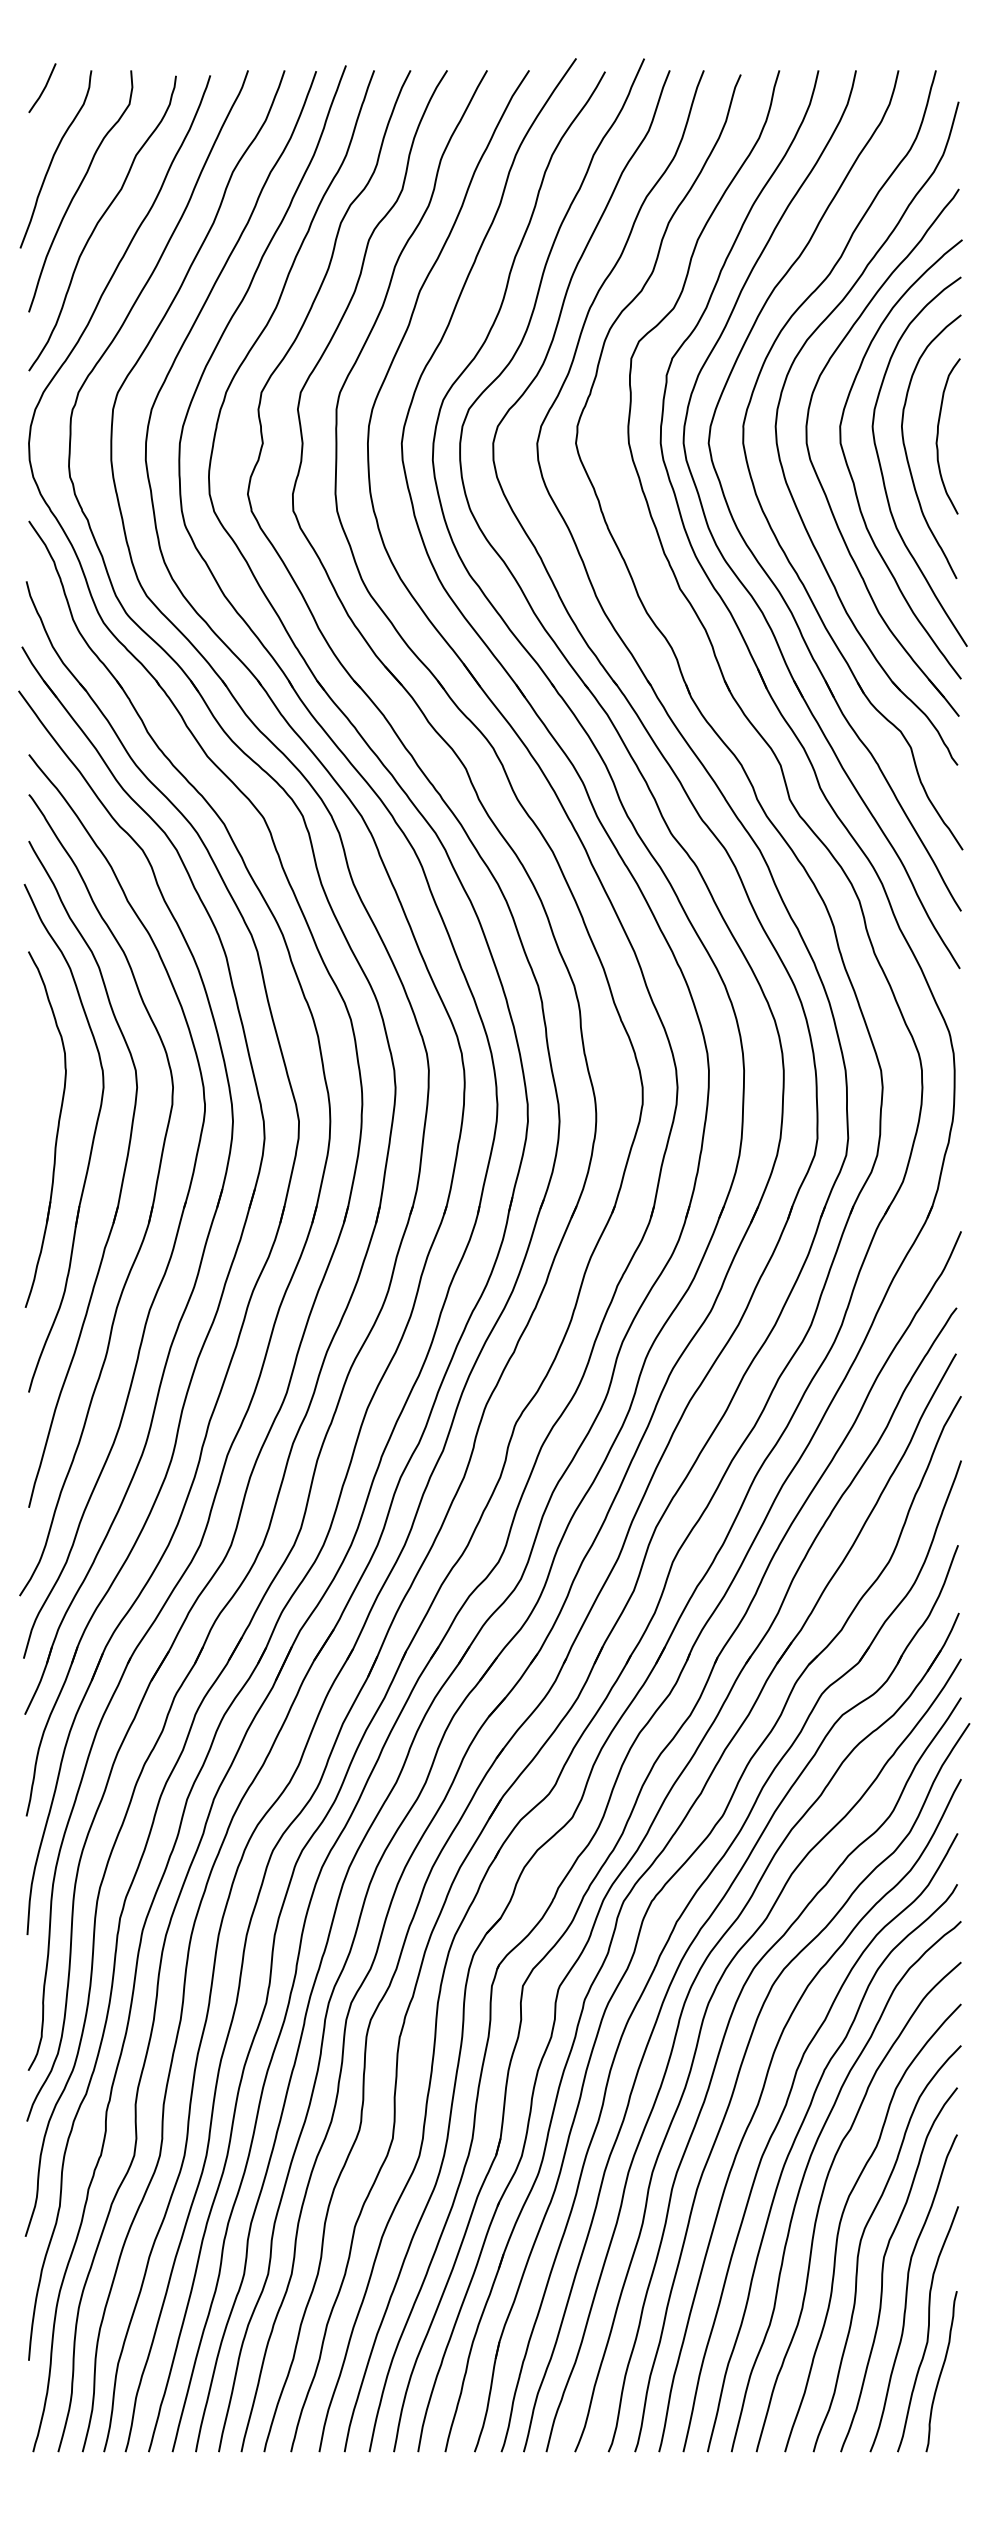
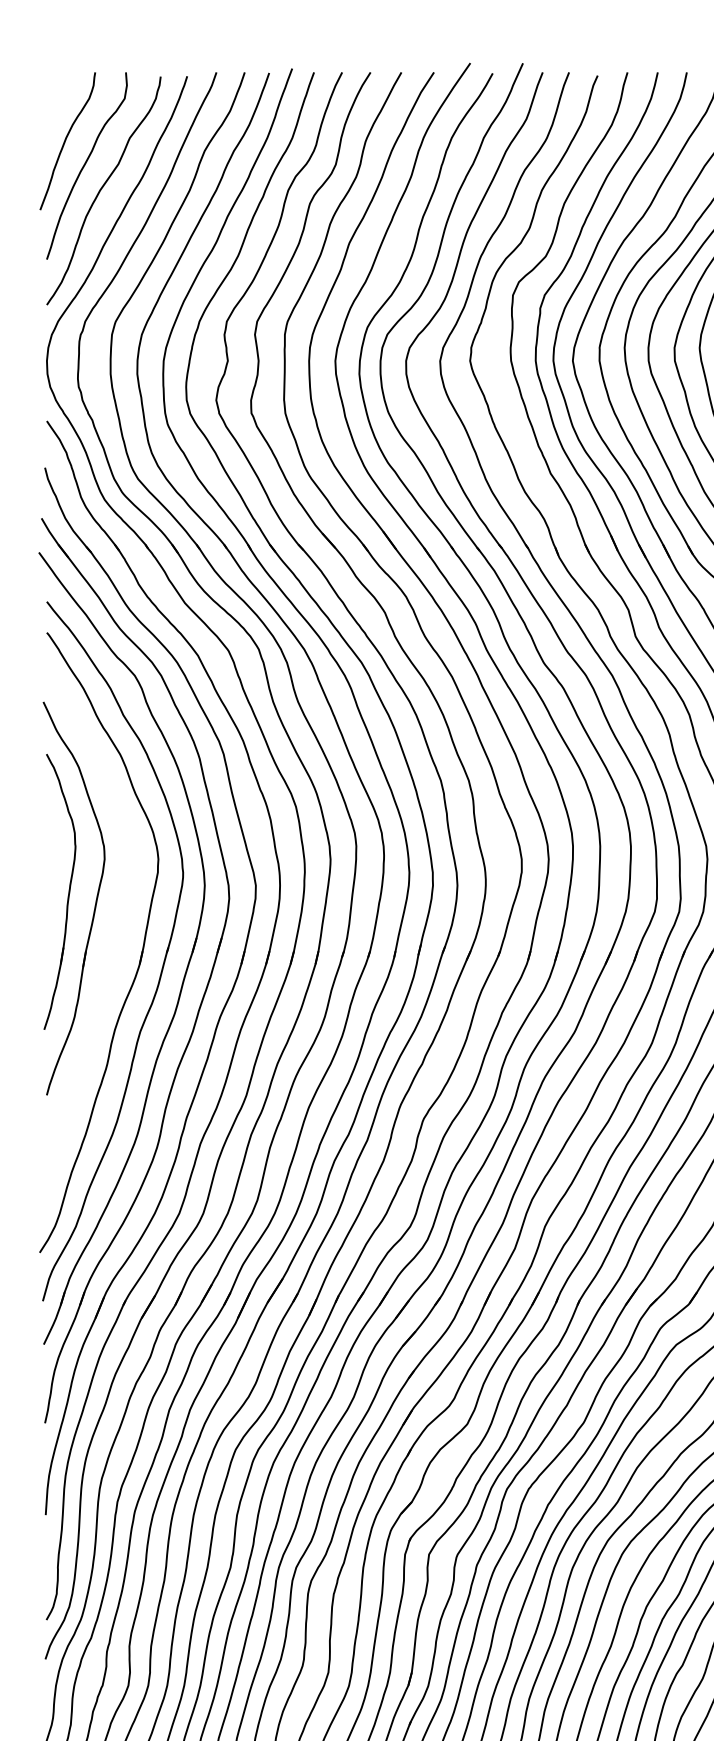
line: (43, 88) -> (58, 86), removed
part: (121, 1181) -> (118, 932), removed

